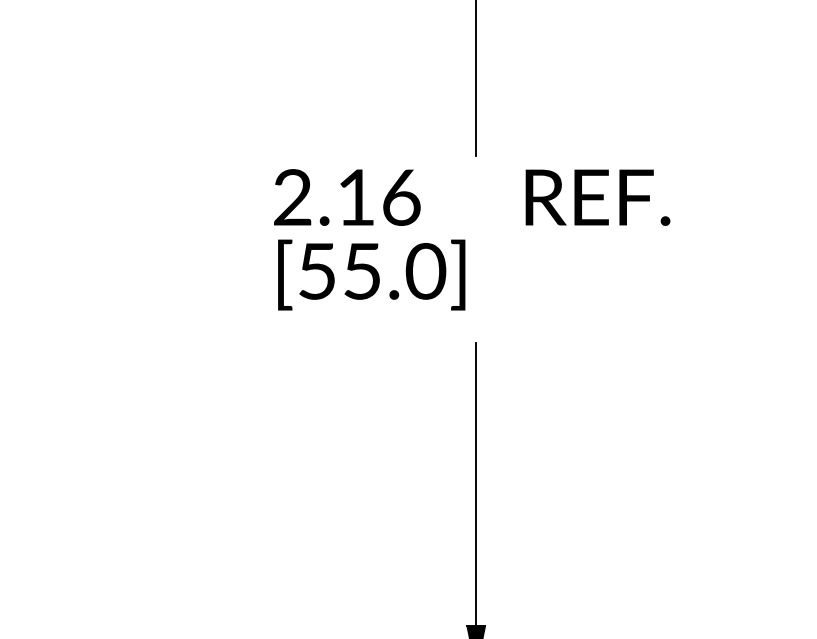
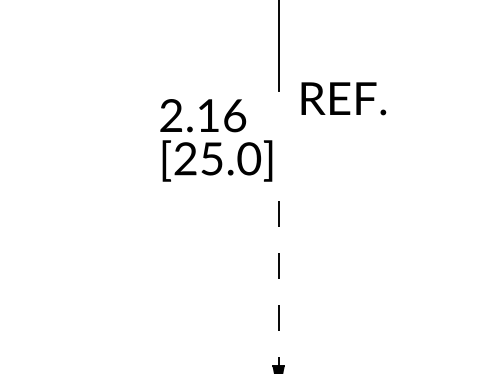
text: (597, 197) -> (343, 98), moved
text: (317, 270) -> (185, 158), [55.0] -> [25.0]
line: (476, 484) -> (278, 283), solid -> dashed

